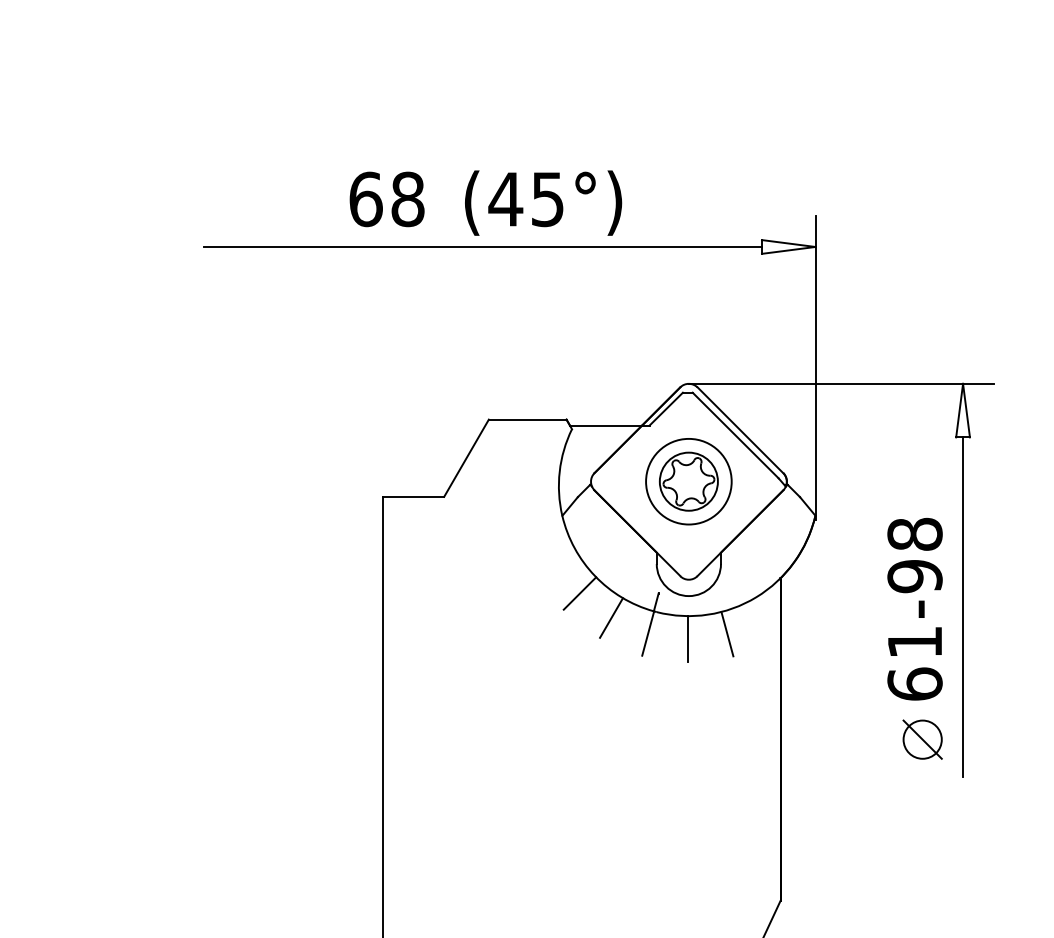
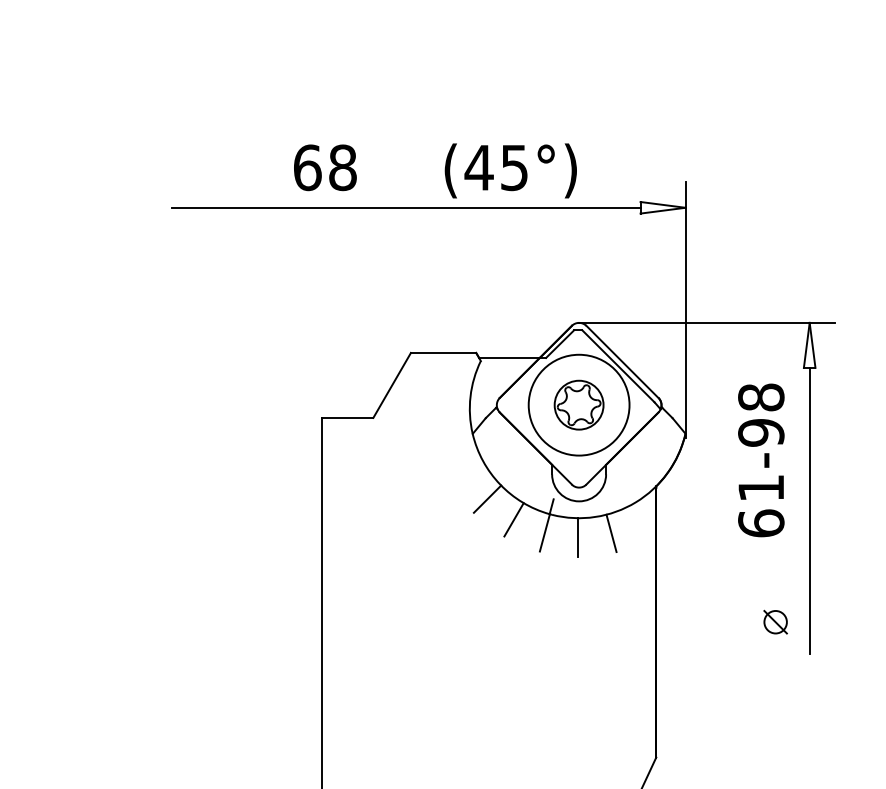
text: (543, 202) -> (510, 170), moved
circle: (689, 482) -> (579, 405), size x1.4
text: (915, 609) -> (761, 460), moved
part: (922, 740) -> (775, 622), size x0.7

